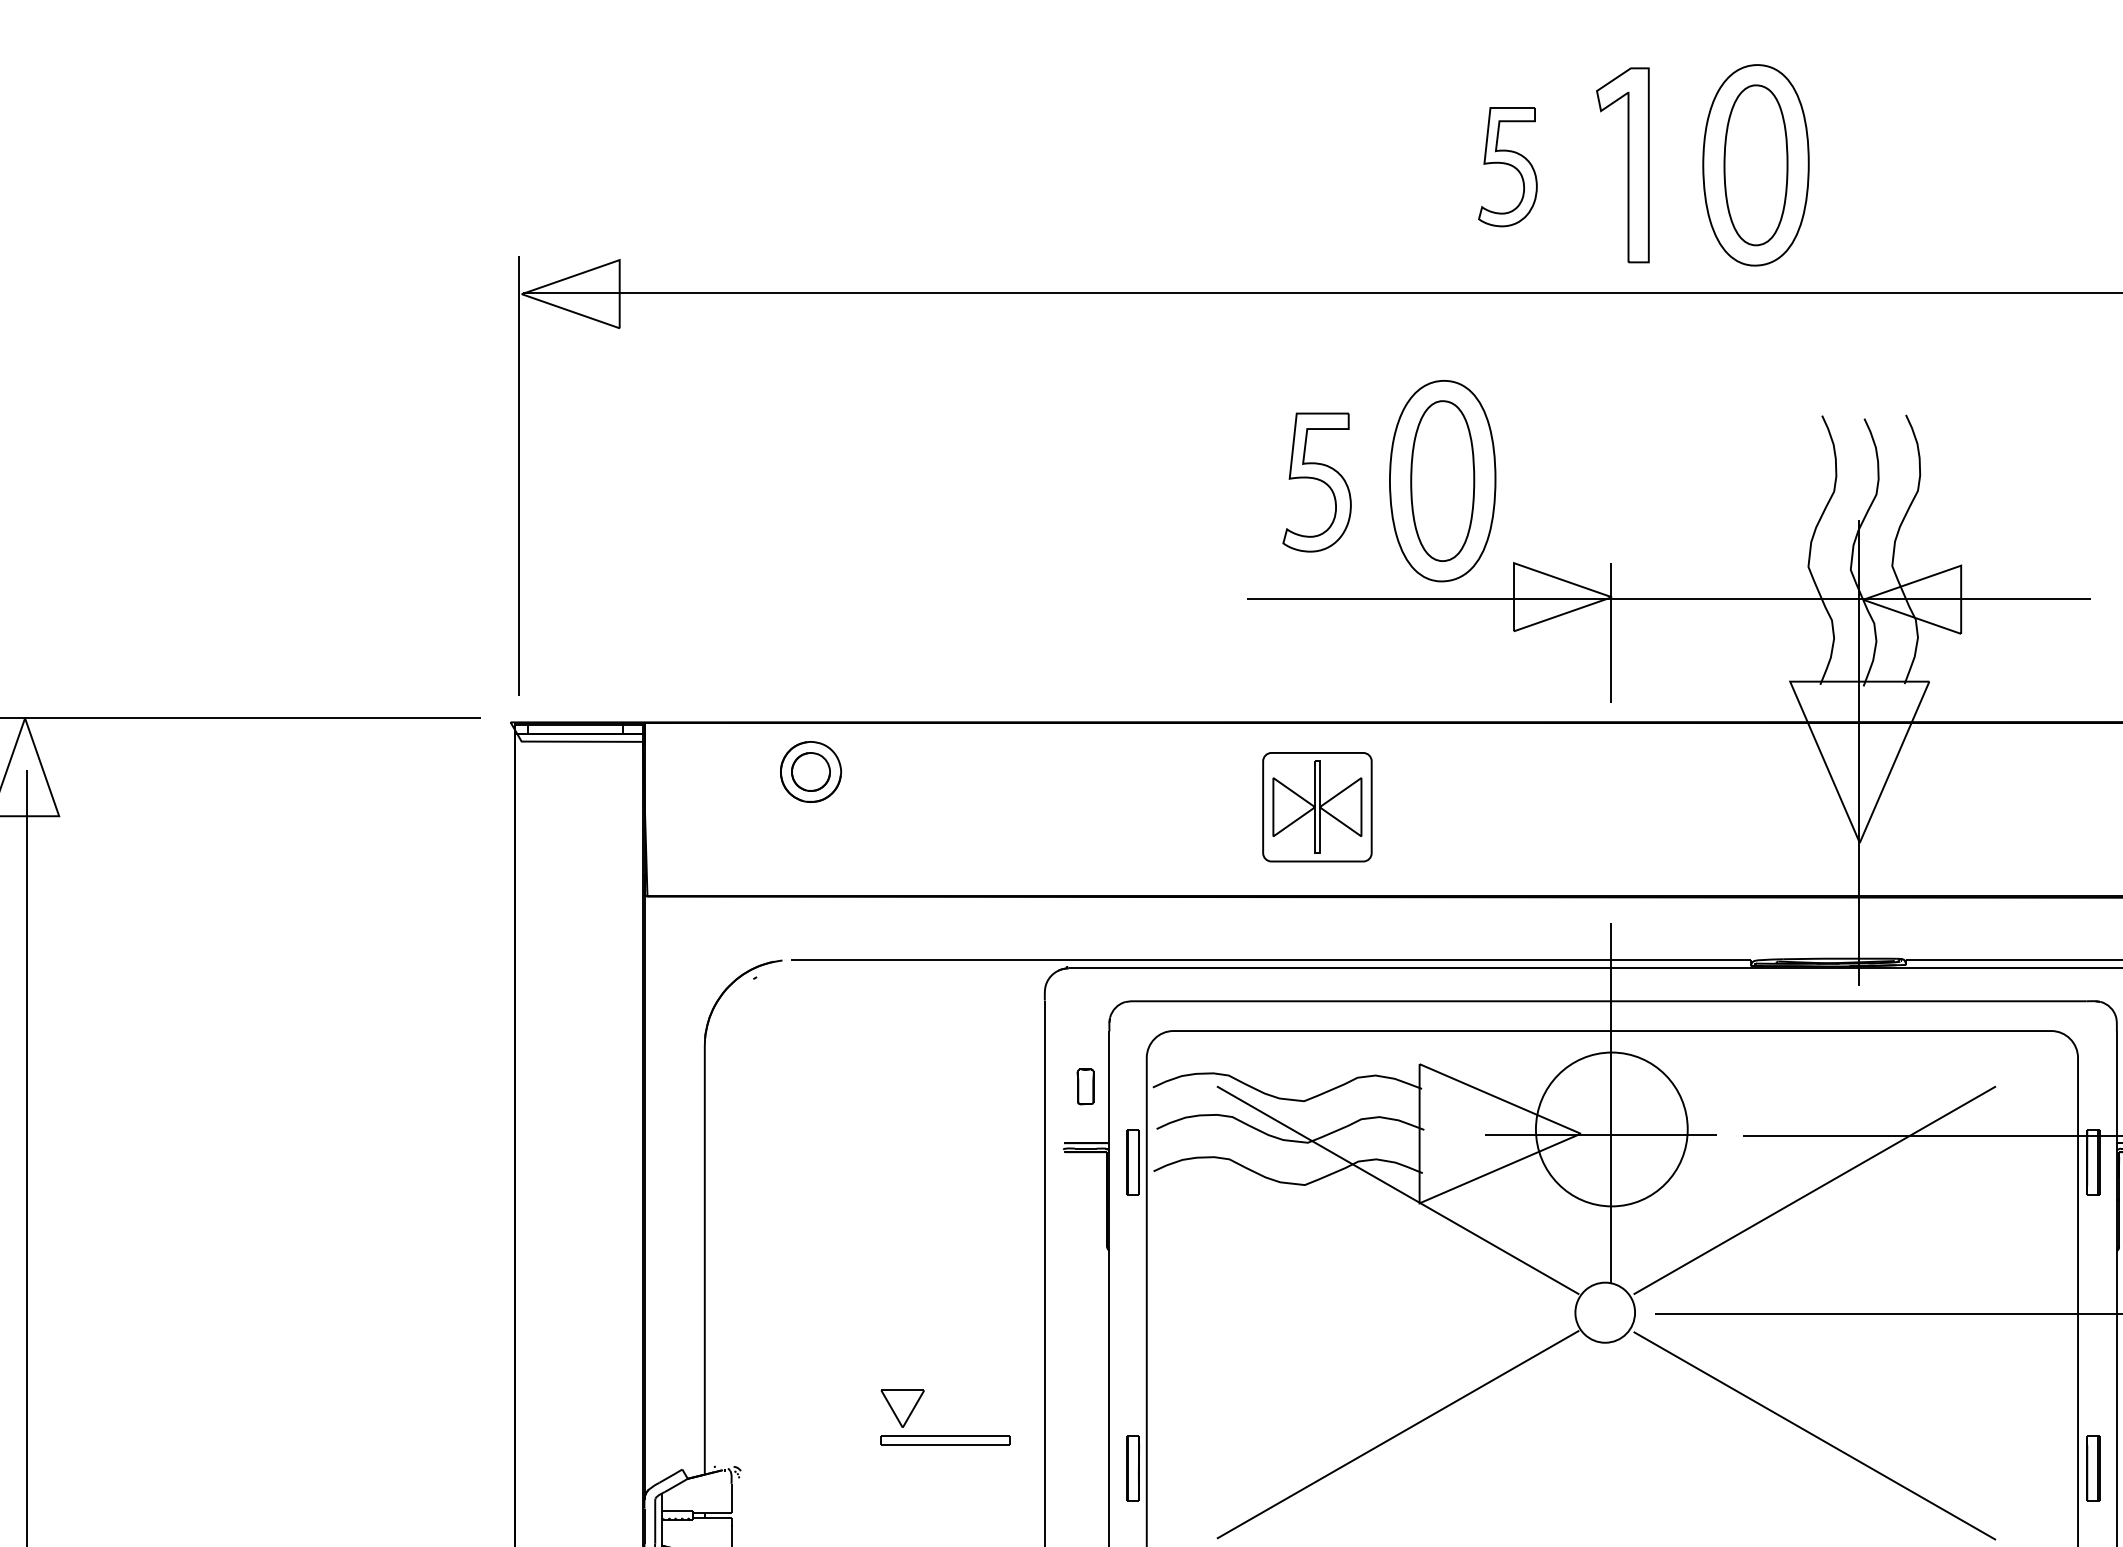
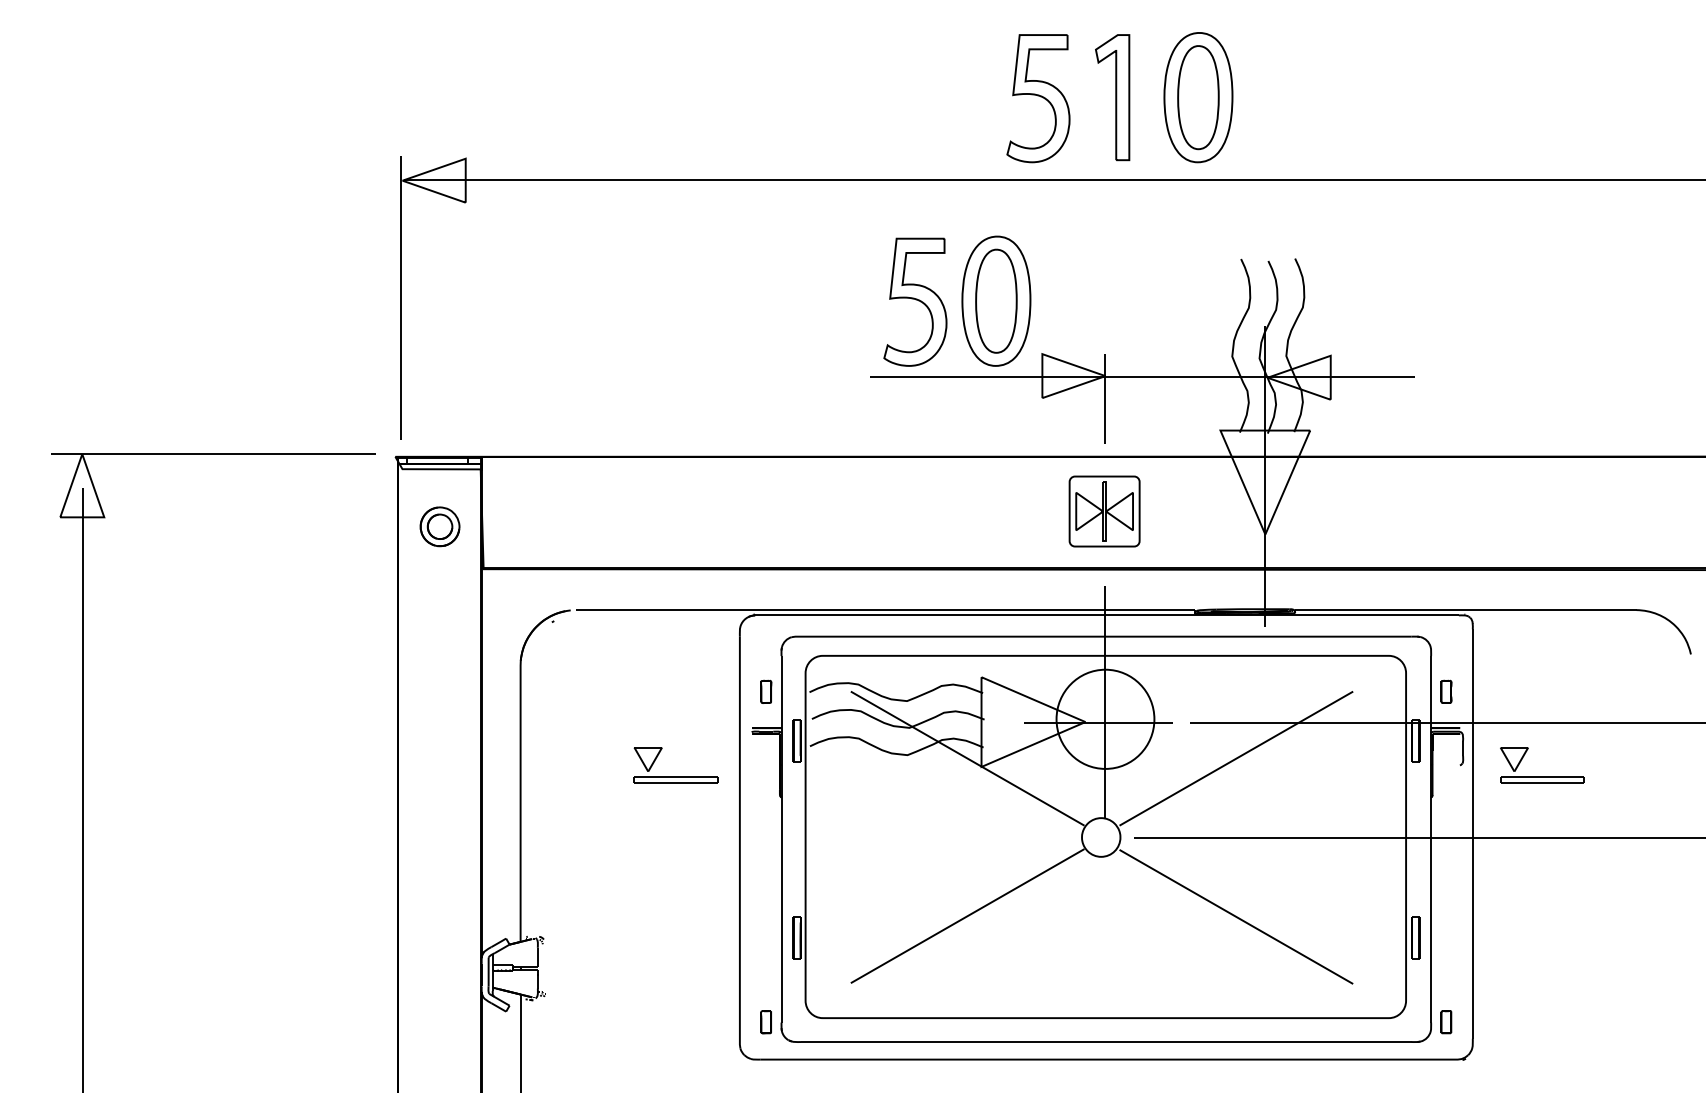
part: (1507, 166) -> (1038, 98), size x1.67
part: (1317, 481) -> (915, 301), size x1.43
part: (810, 771) -> (439, 526), moved
part: (1317, 807) -> (1104, 511), moved
part: (945, 1435) -> (675, 776), moved

